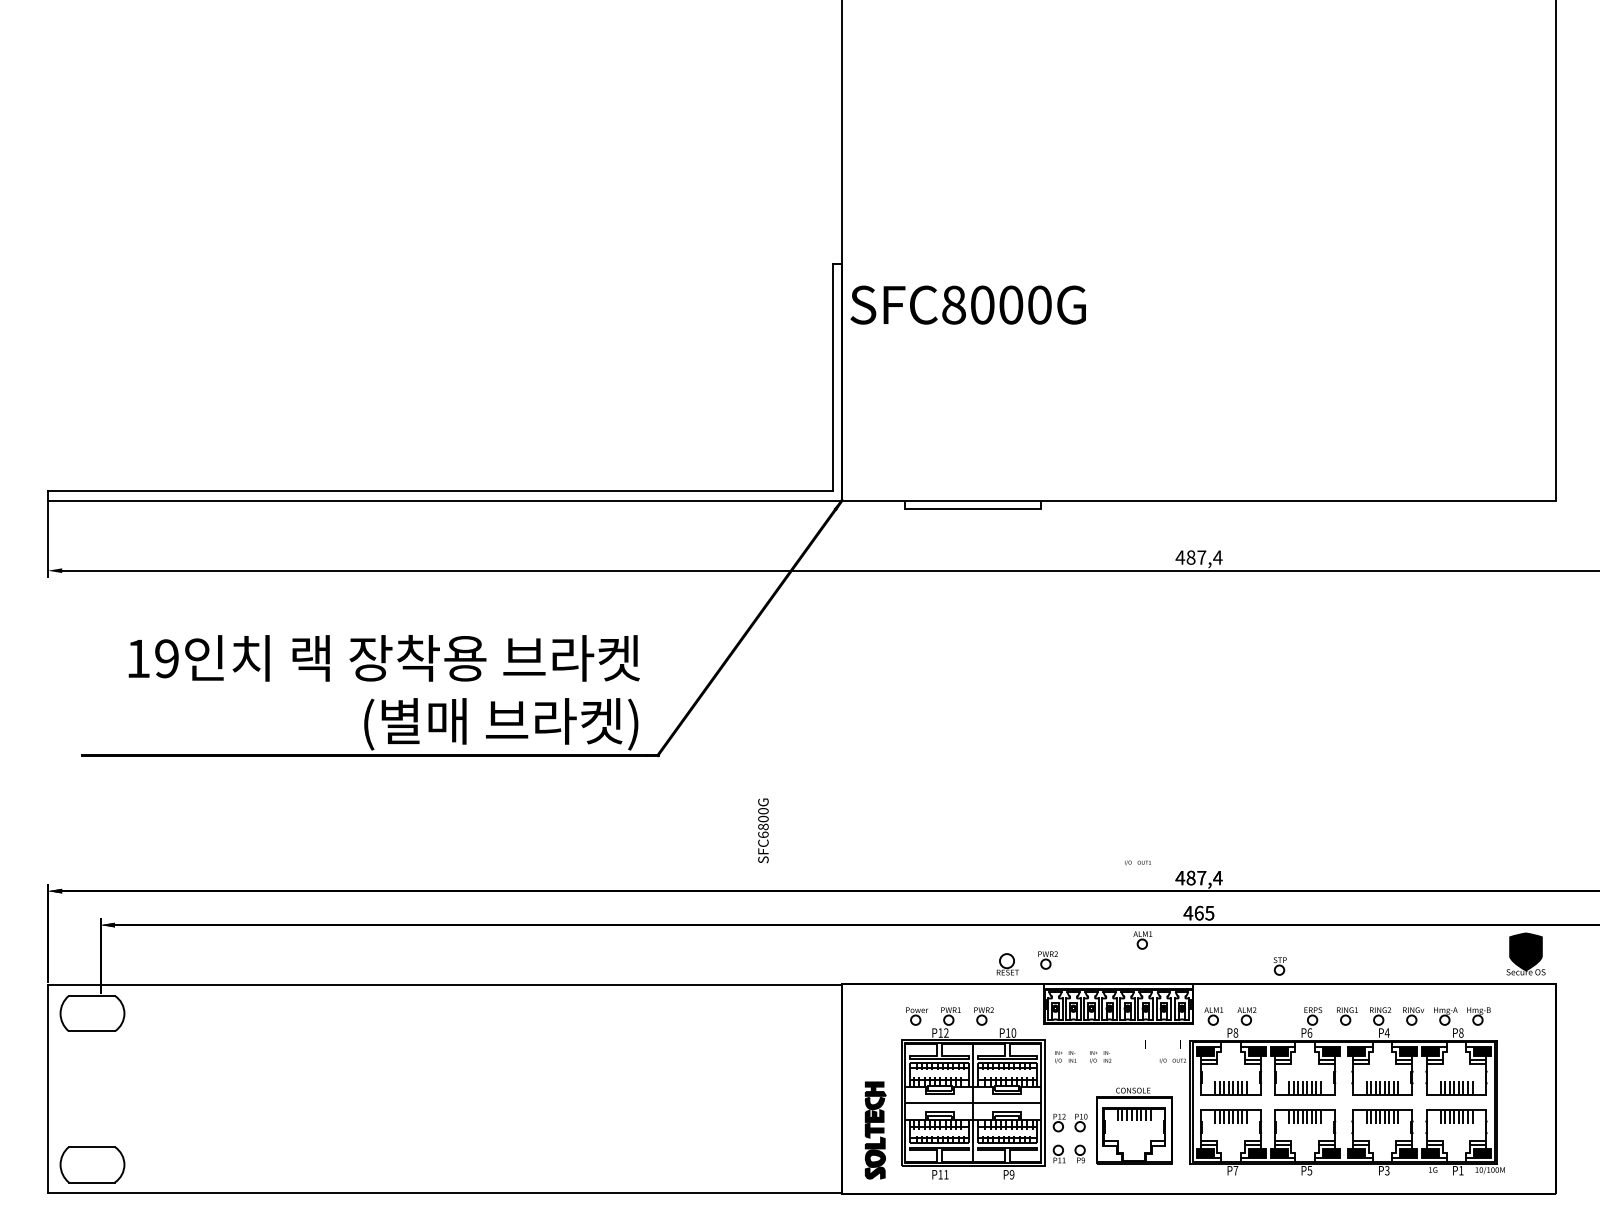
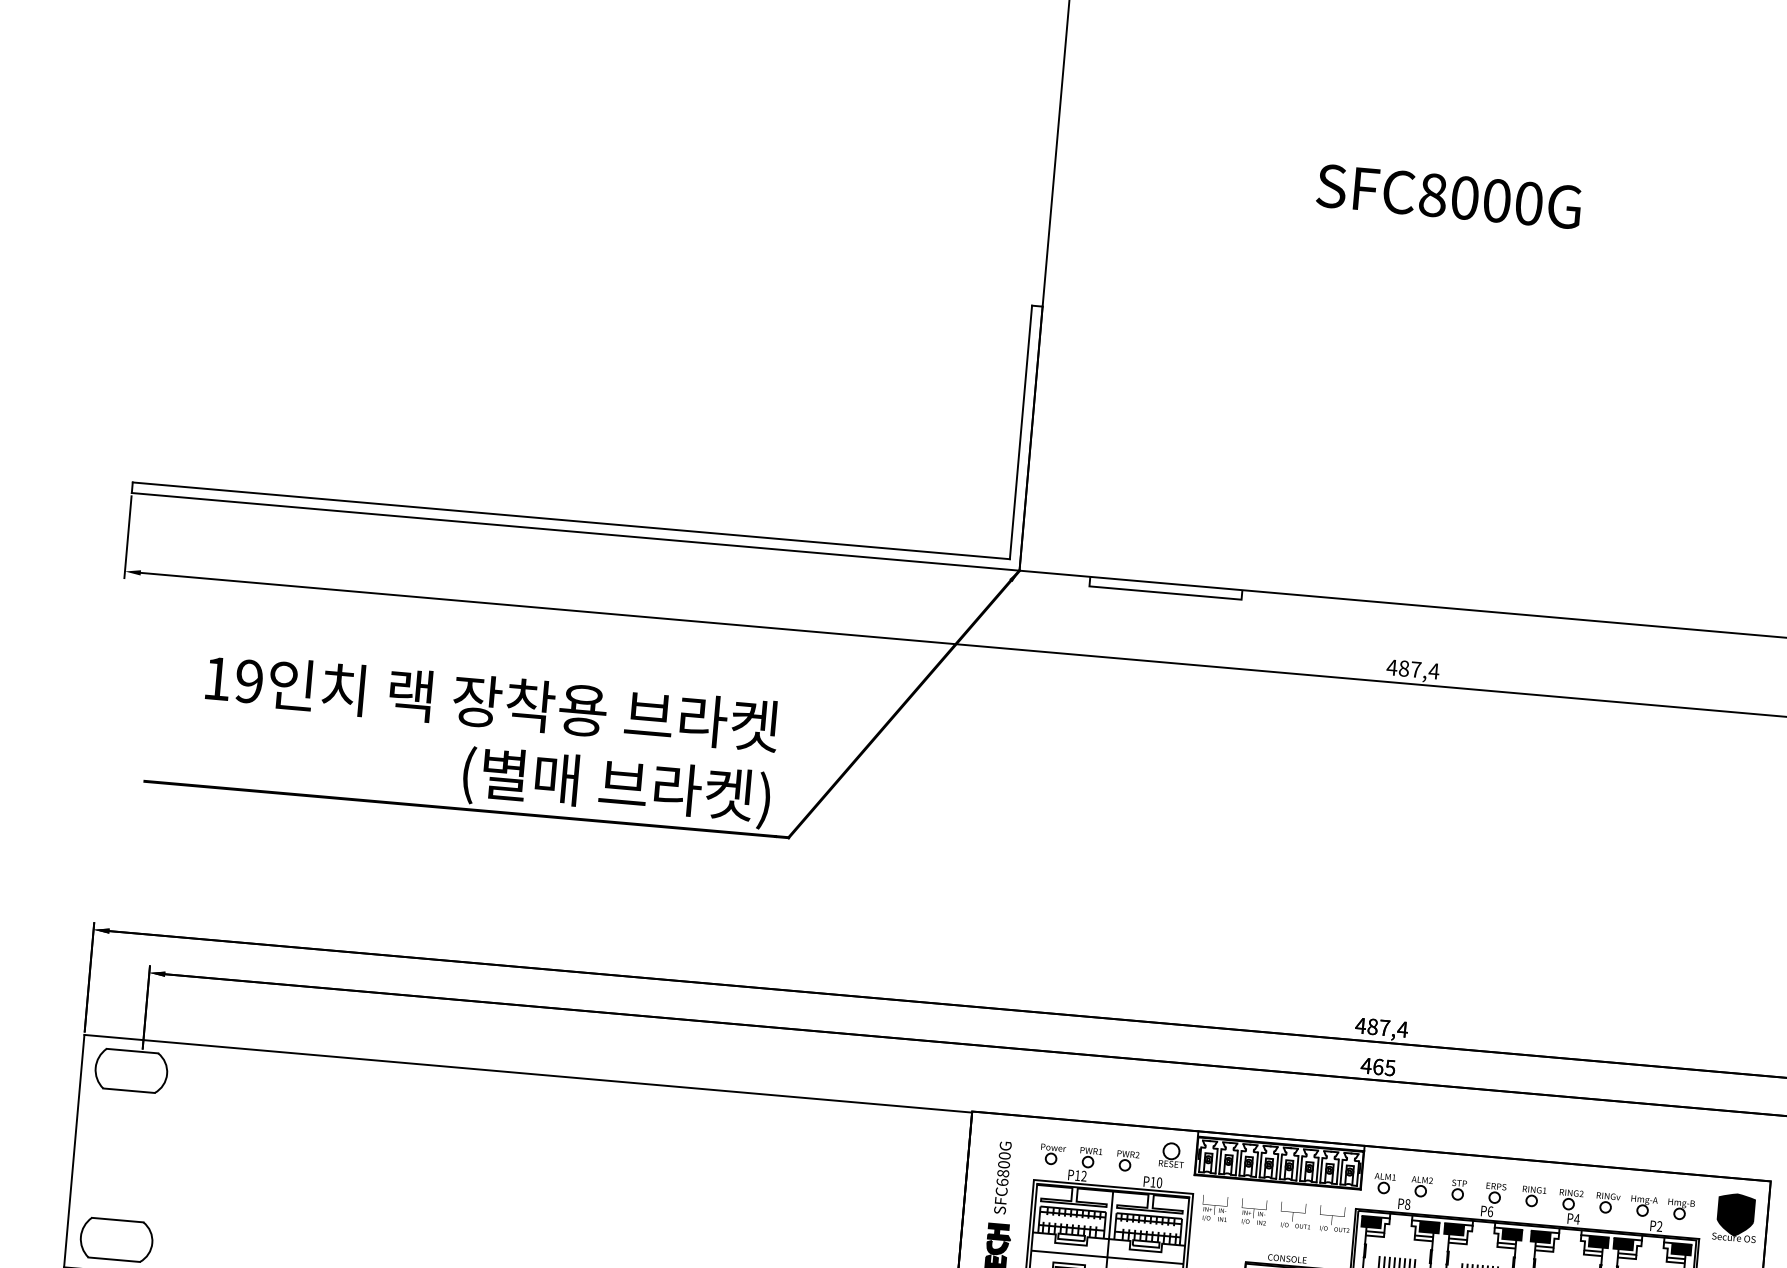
text: (967, 304) -> (1448, 195), moved
text: (763, 830) -> (1002, 1177), moved
text: (1137, 862) -> (1295, 1225), moved
part: (1142, 940) -> (1312, 1091), removed
part: (1525, 953) -> (1735, 1216), moved
part: (1047, 960) -> (1204, 1105), removed
part: (1007, 964) -> (1171, 1155), moved
part: (1279, 966) -> (1458, 1190), moved
text: (1461, 1032) -> (1659, 1225), P8 -> P2

